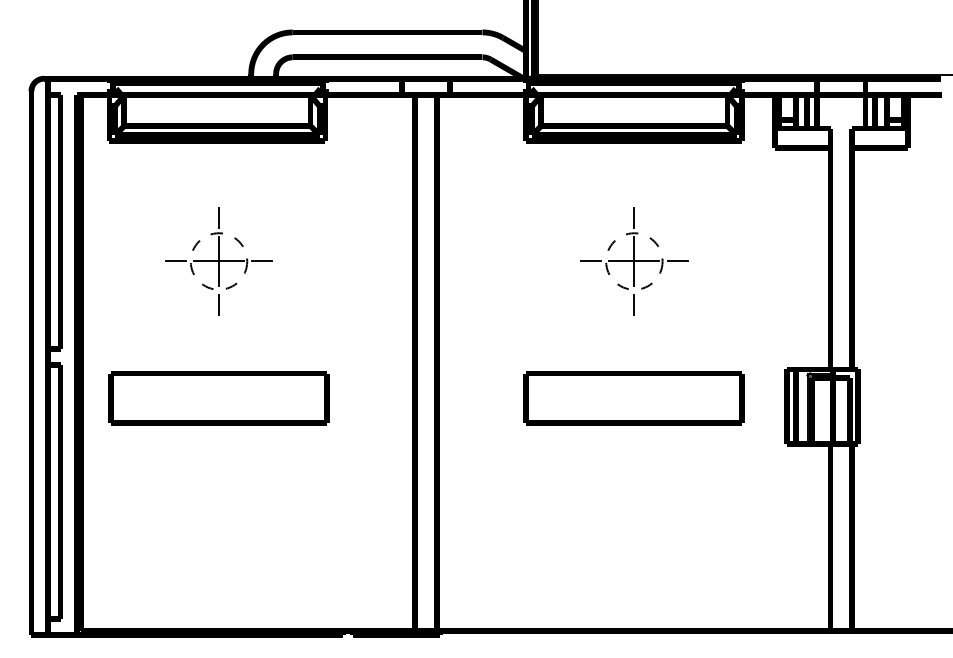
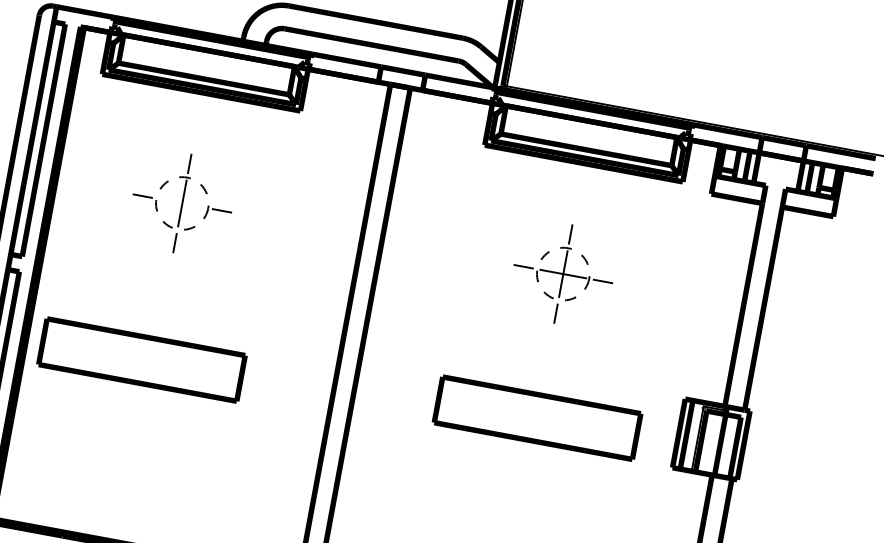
line: (218, 261) -> (181, 203), removed
part: (218, 398) -> (141, 360), moved
part: (633, 398) -> (536, 418), moved

